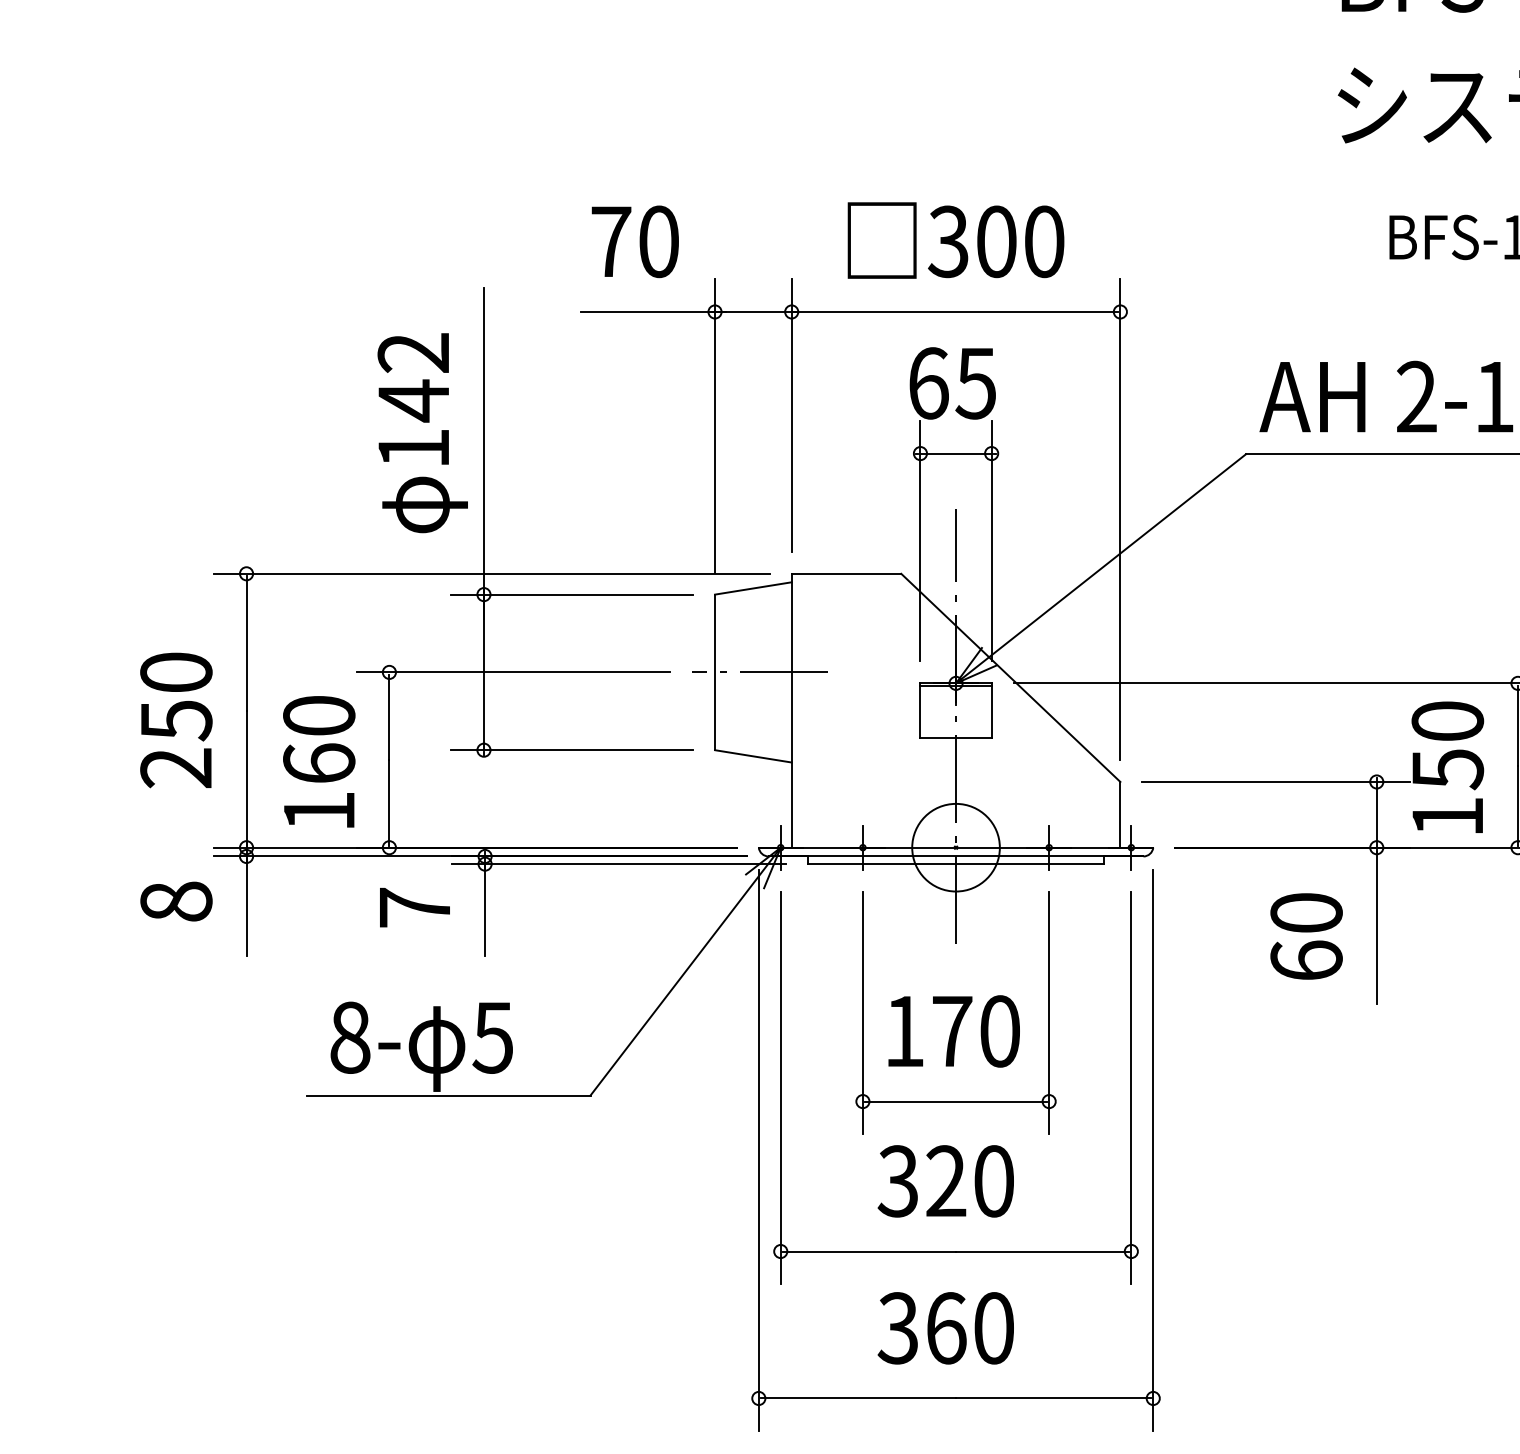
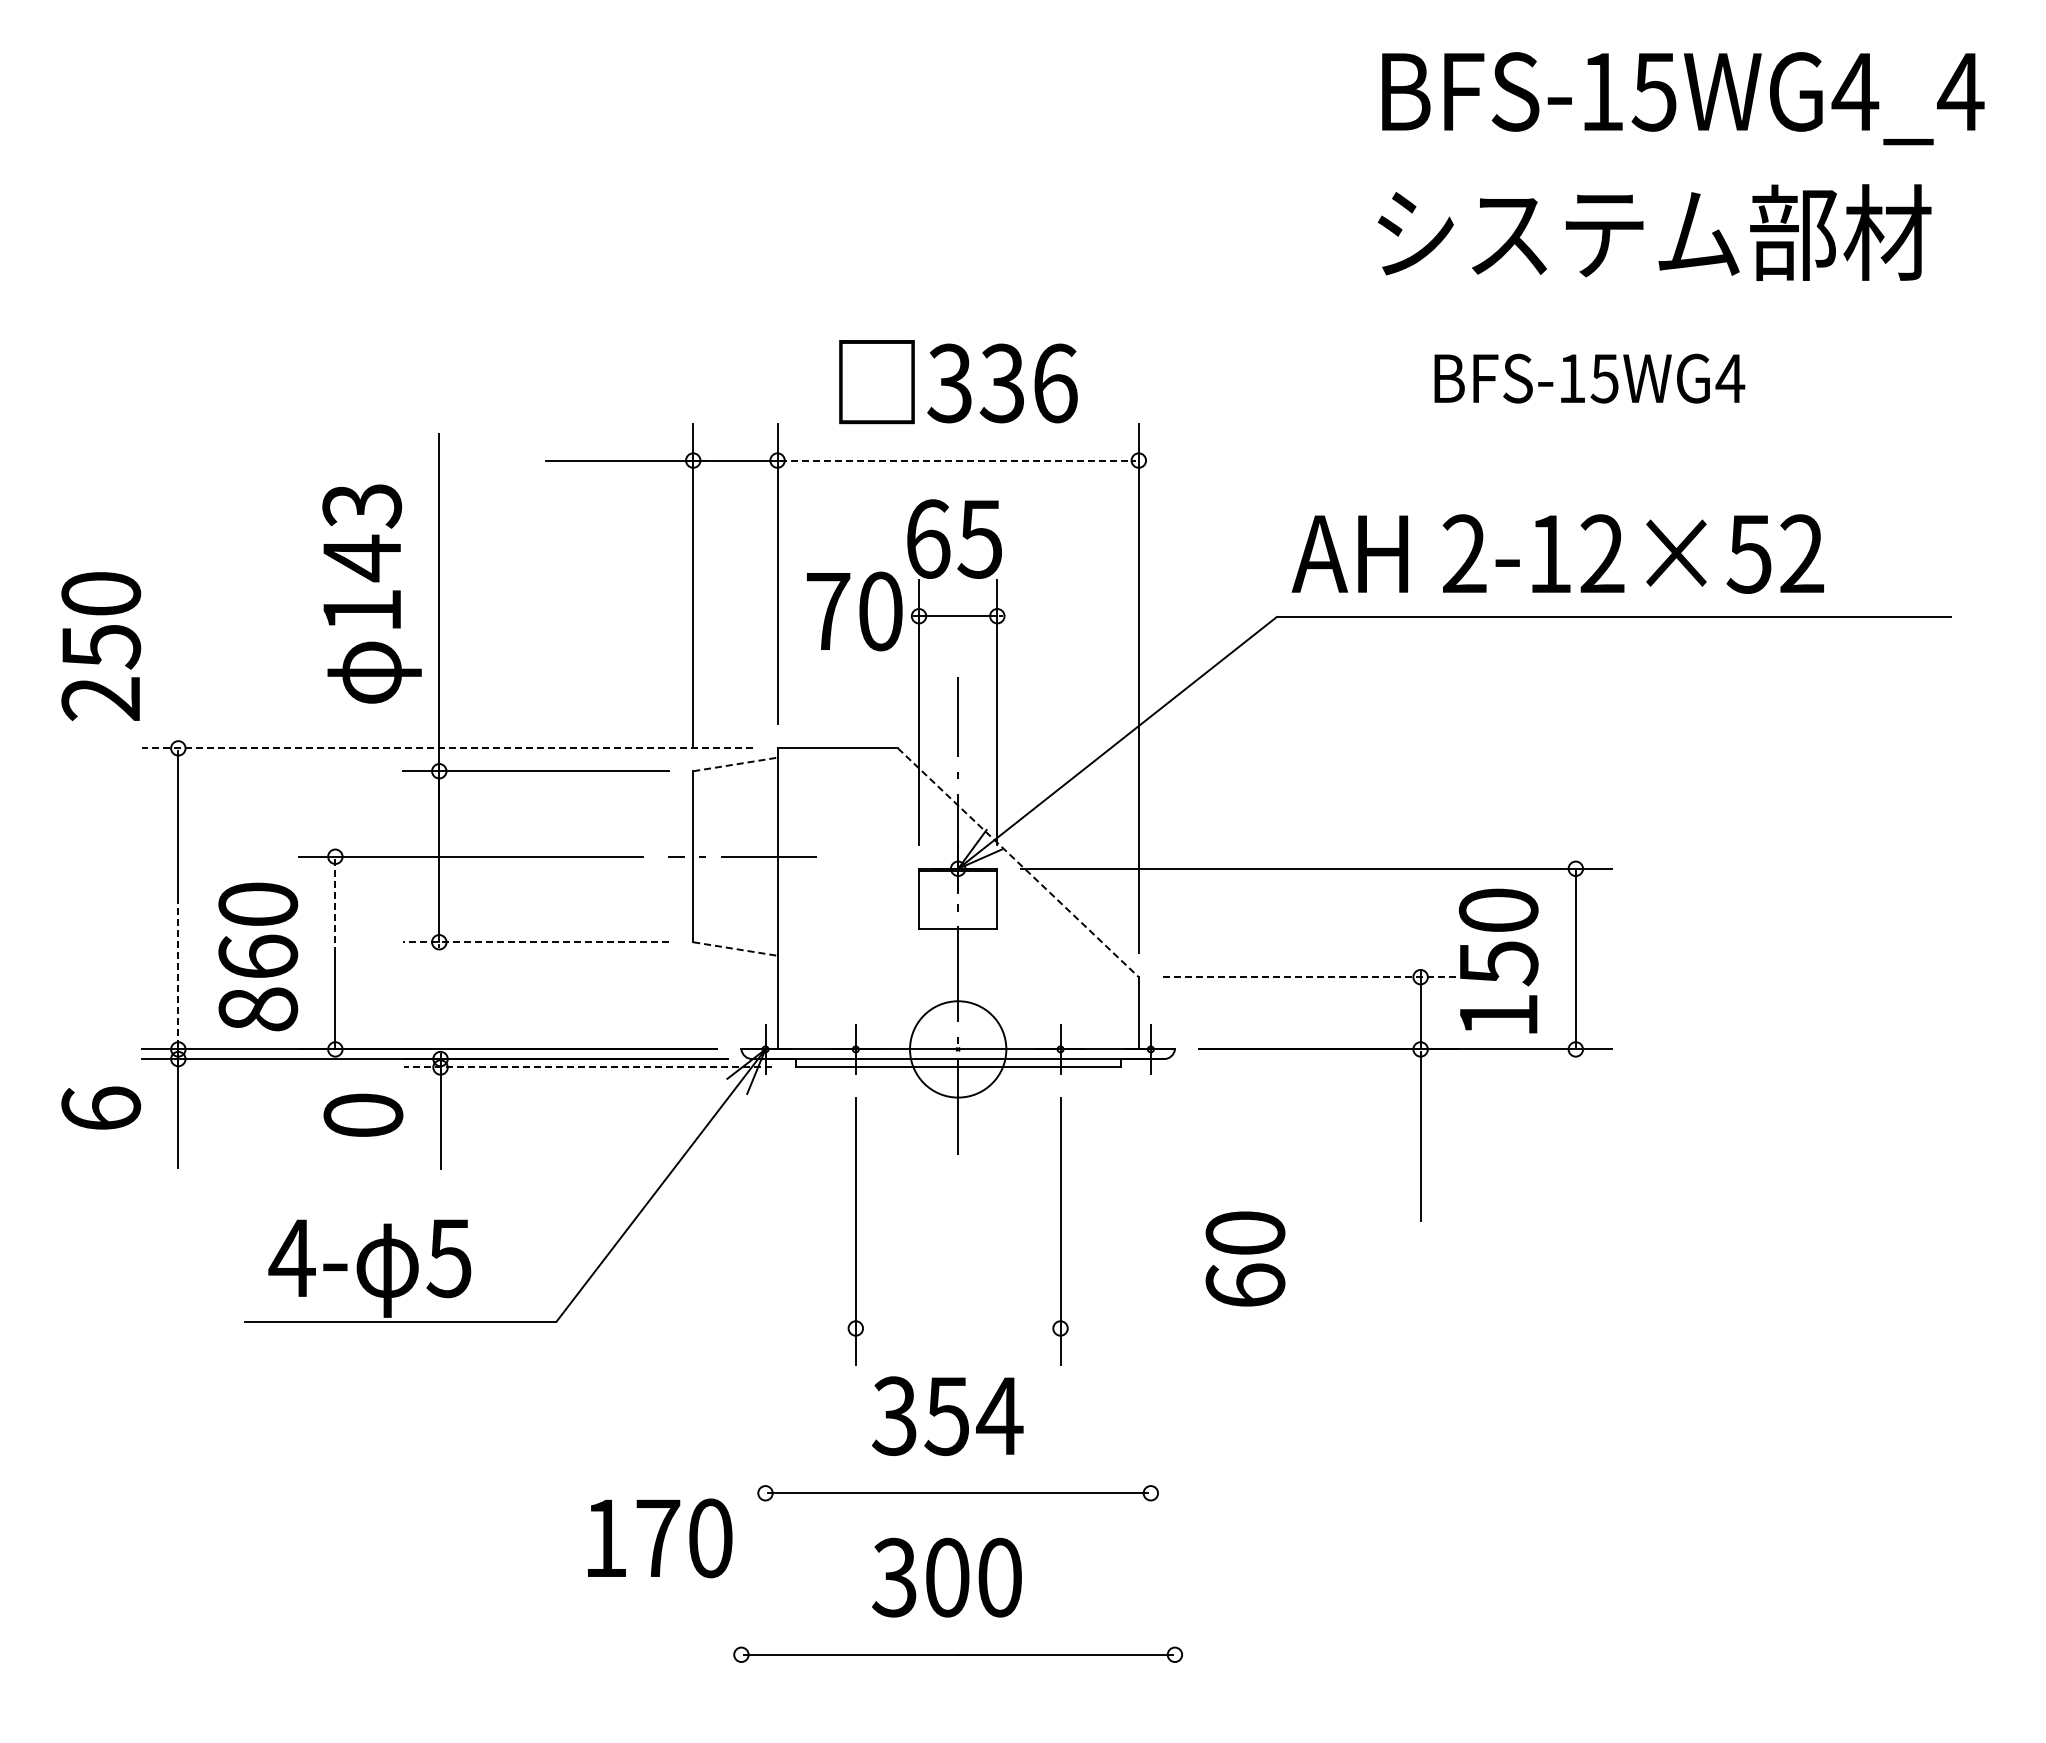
text: (635, 241) -> (854, 611), moved
text: (1020, 241) -> (1028, 383), 300 -> 336
line: (956, 311) -> (958, 460), solid -> dashed
text: (414, 353) -> (362, 506), 142 -> 143
line: (491, 573) -> (447, 748), solid -> dashed
line: (753, 588) -> (735, 764), solid -> dashed
line: (1010, 678) -> (1018, 863), solid -> dashed
line: (389, 717) -> (335, 906), solid -> dashed
text: (176, 720) -> (101, 646), moved
line: (571, 750) -> (535, 942), solid -> dashed
line: (753, 756) -> (735, 949), solid -> dashed
line: (246, 777) -> (178, 972), solid -> dashed
line: (1275, 782) -> (1309, 977), solid -> dashed
text: (319, 811) -> (258, 1009), 160 -> 860
line: (618, 864) -> (587, 1067), solid -> dashed
text: (176, 901) -> (101, 1108), 8 -> 6
text: (415, 906) -> (363, 1114), 7 -> 0
text: (1306, 936) -> (1245, 1258), moved
text: (954, 1031) -> (660, 1538), moved
text: (349, 1037) -> (291, 1258), 8- -> 4-
line: (780, 1087) -> (765, 1313), removed
line: (1131, 1087) -> (1150, 1313), removed
line: (956, 1101) -> (958, 1328), removed
line: (758, 1149) -> (741, 1381), removed
line: (1152, 1149) -> (1174, 1381), removed
text: (969, 1180) -> (973, 1415), 320 -> 354
text: (946, 1328) -> (947, 1577), 360 -> 300

